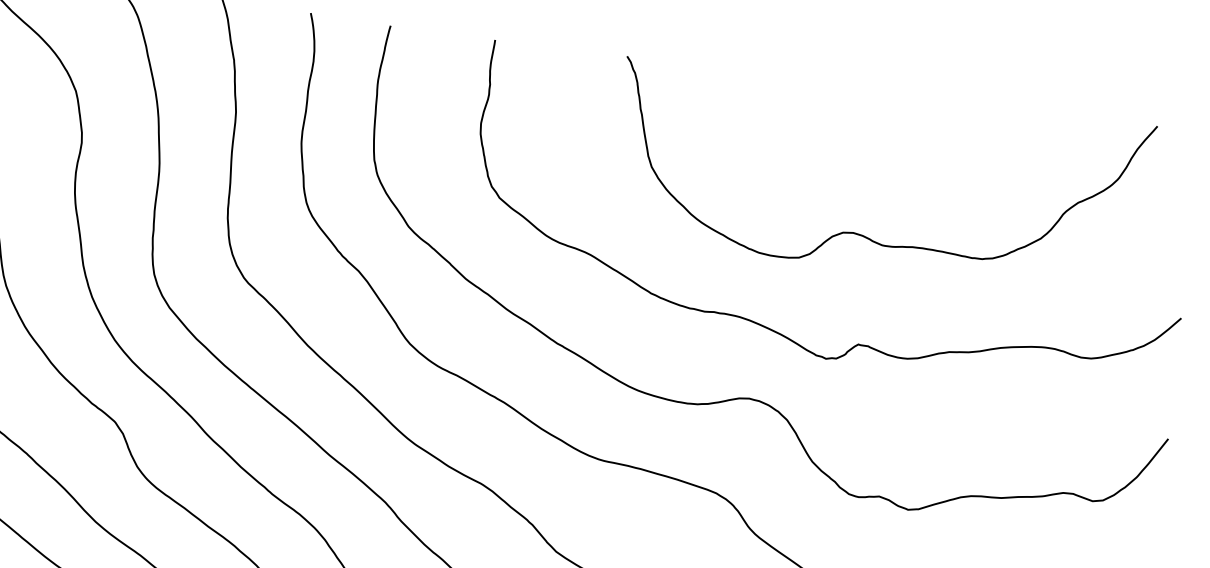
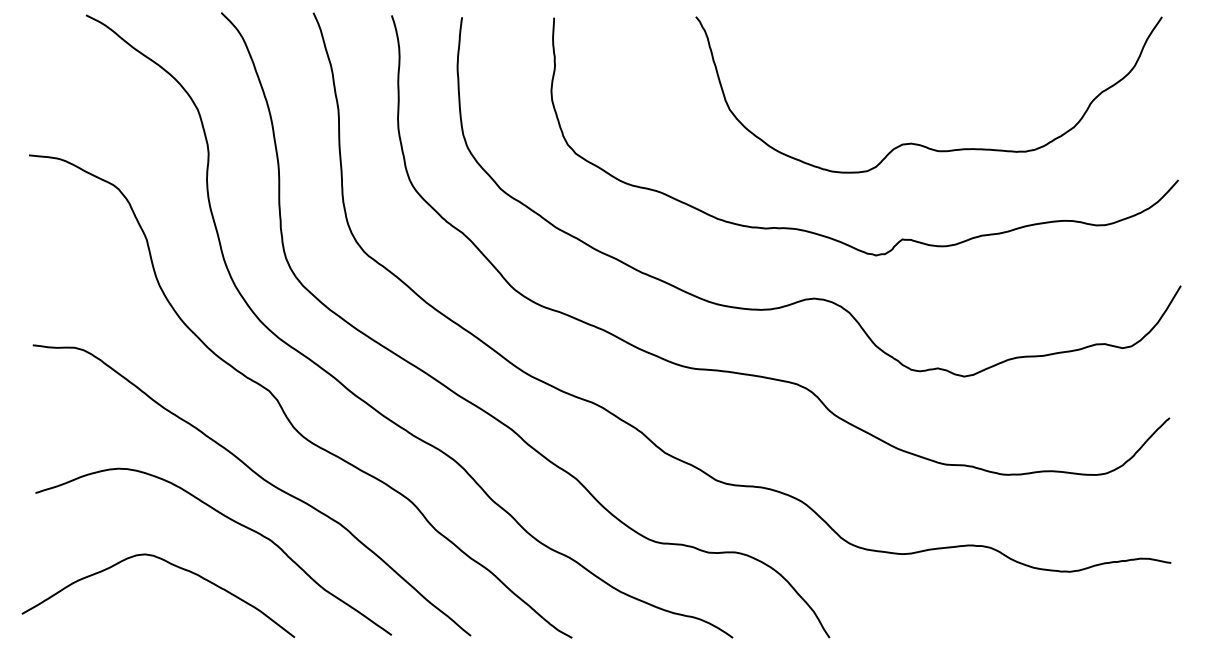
curve: (860, 233) -> (917, 143), moved

